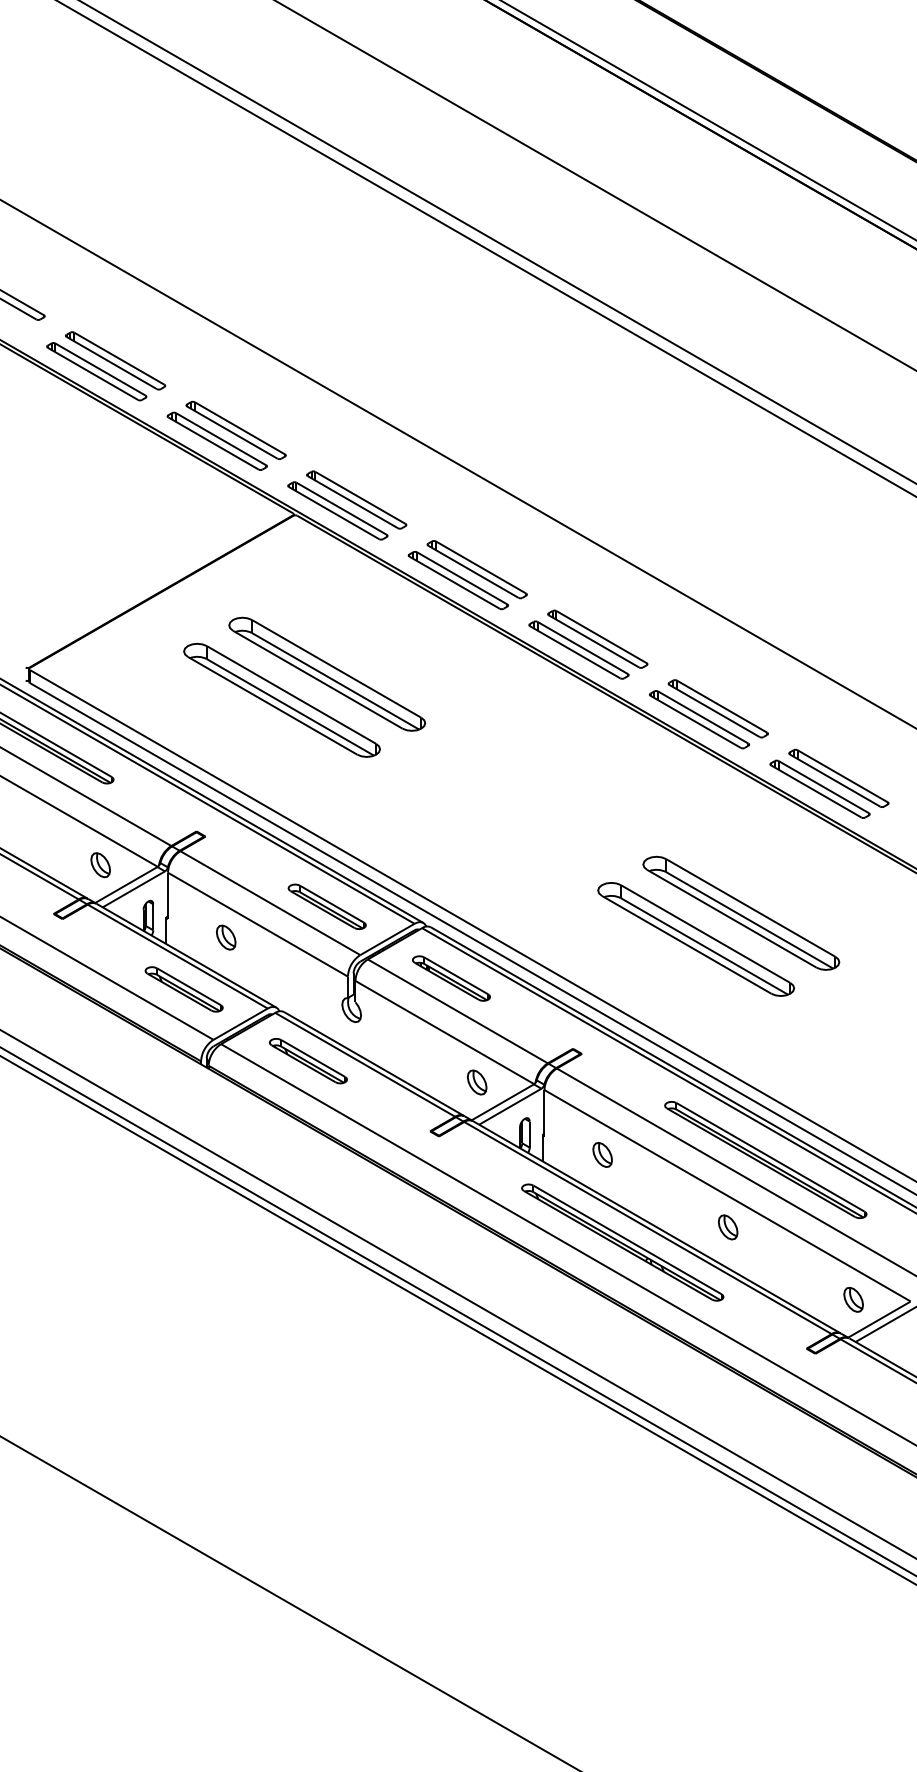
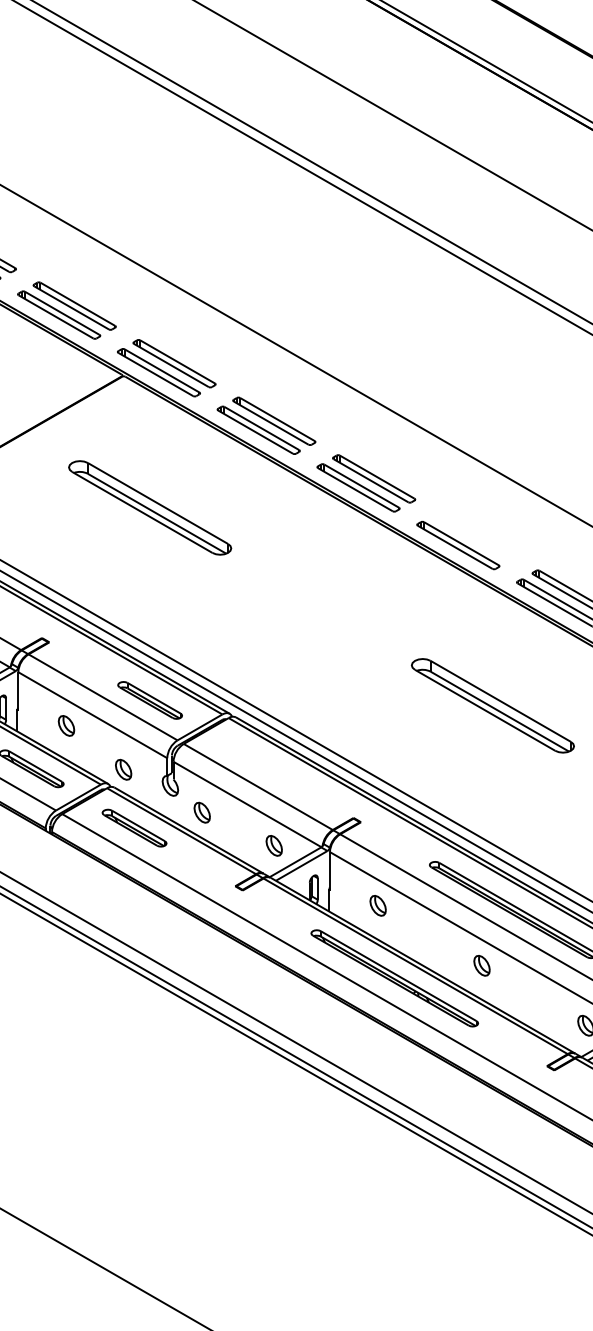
part: (281, 699) -> (112, 528), removed
part: (717, 708) -> (473, 536), removed
part: (696, 939) -> (455, 727), removed
part: (451, 978) -> (253, 759), removed
part: (295, 990) -> (123, 769), added
part: (390, 1042) -> (202, 812), added

